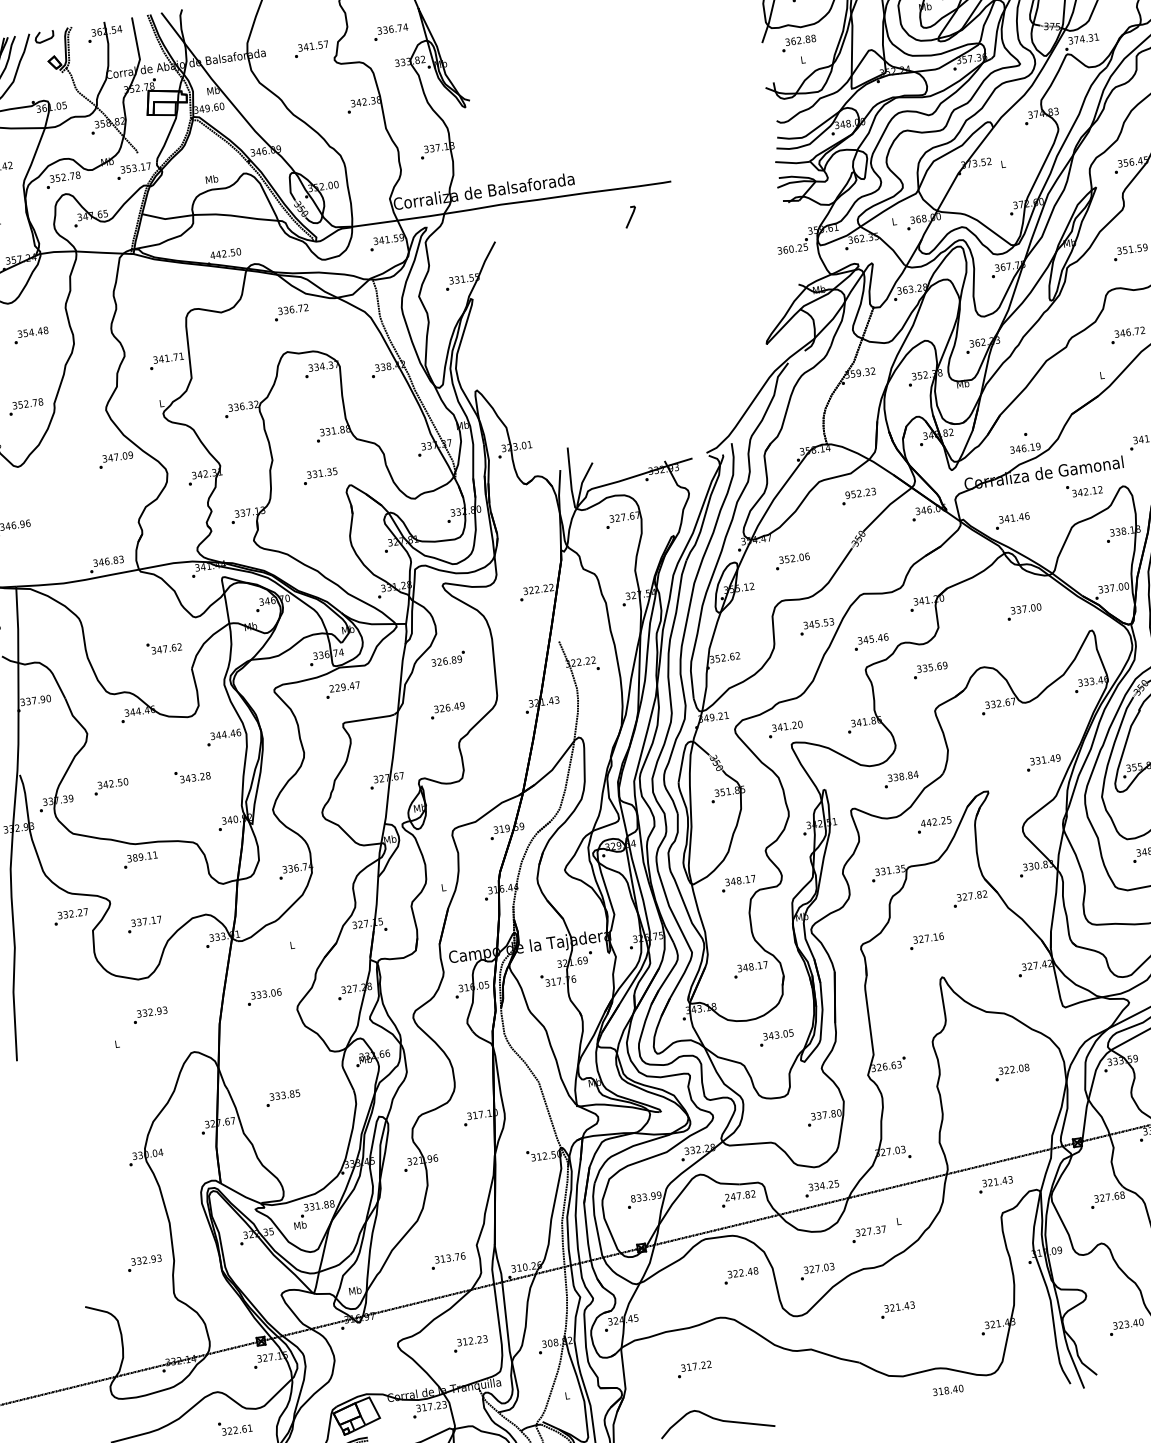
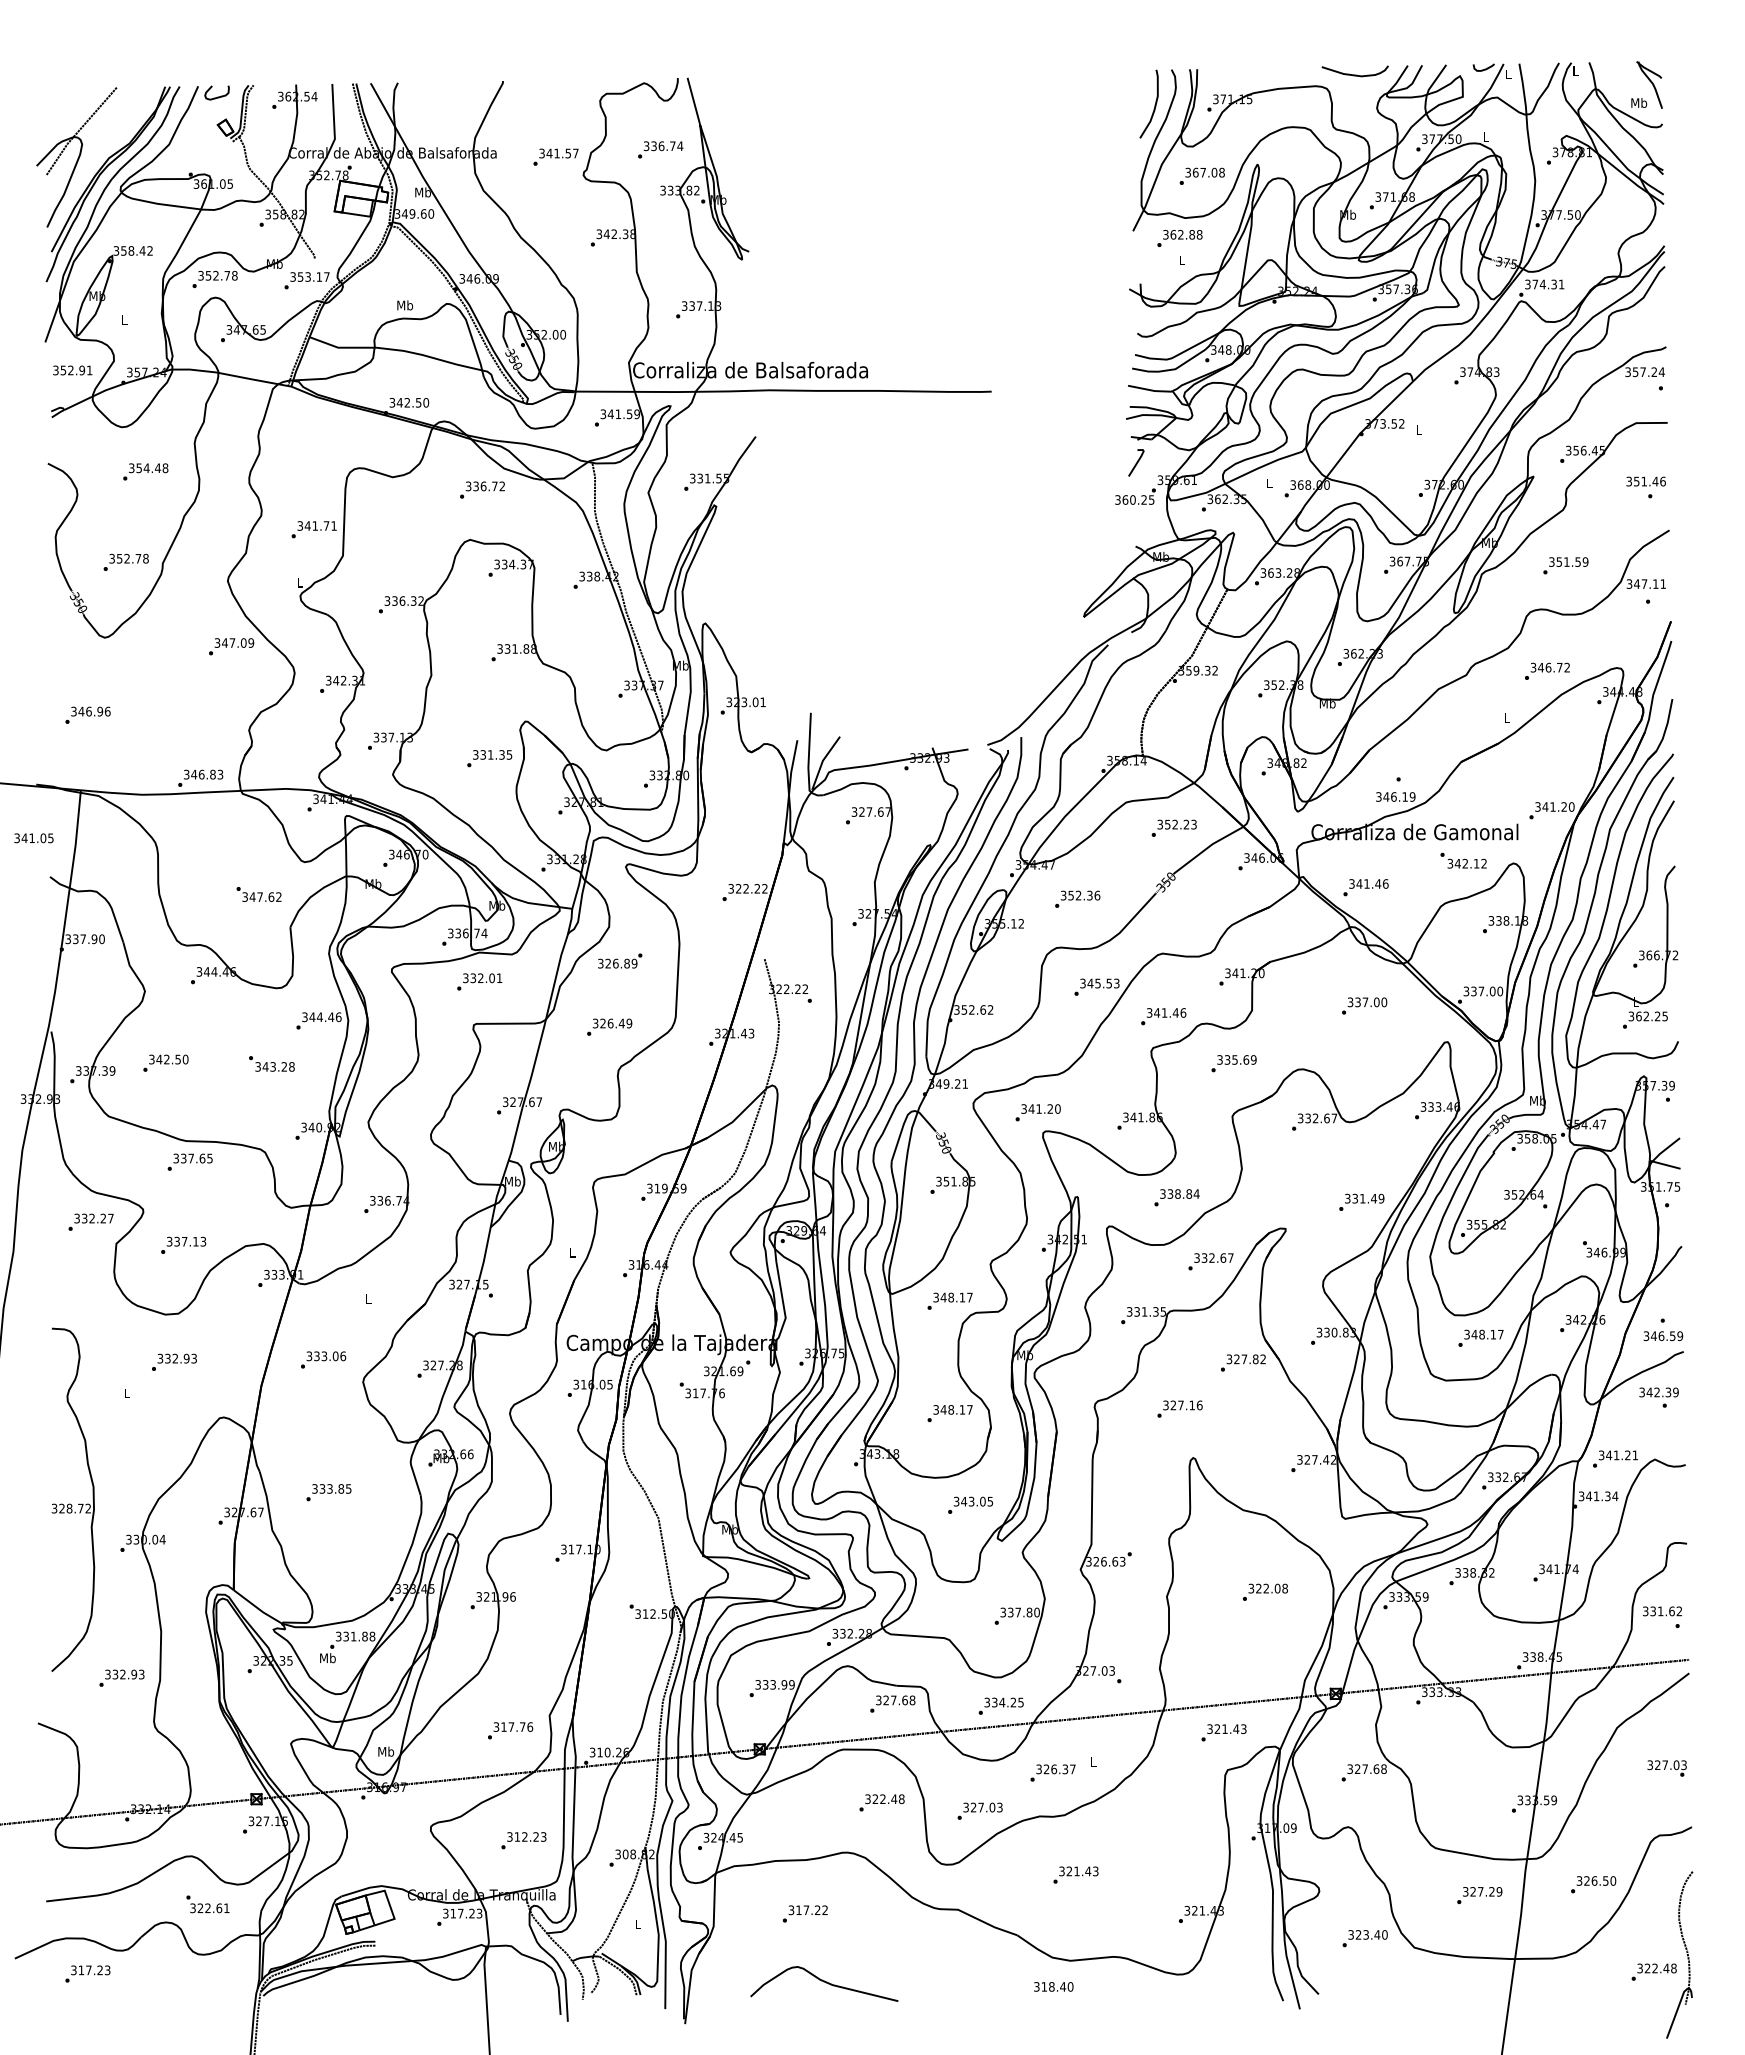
line: (630, 216) -> (1136, 462), moved
text: (212, 255) -> (392, 402), 442.50 -> 342.50
text: (320, 476) -> (489, 758), moved
text: (847, 495) -> (1160, 824), 952.23 -> 352.23
text: (801, 557) -> (1089, 895), 352.06 -> 352.36
text: (871, 638) -> (1164, 1012), 345.46 -> 341.46
text: (344, 687) -> (482, 978), 229.47 -> 332.01
text: (935, 821) -> (1213, 1257), 442.25 -> 332.67
text: (145, 856) -> (196, 1158), 389.11 -> 337.65
text: (159, 919) -> (203, 1241), 337.17 -> 337.13
part: (87, 1131) -> (73, 1499), added
text: (740, 1195) -> (895, 1700), 247.82 -> 327.68
text: (633, 1198) -> (758, 1684), 833.99 -> 333.99
text: (869, 1231) -> (1054, 1769), 327.37 -> 326.37
text: (448, 1257) -> (511, 1726), 313.76 -> 317.76
text: (947, 1390) -> (1053, 1986), moved

